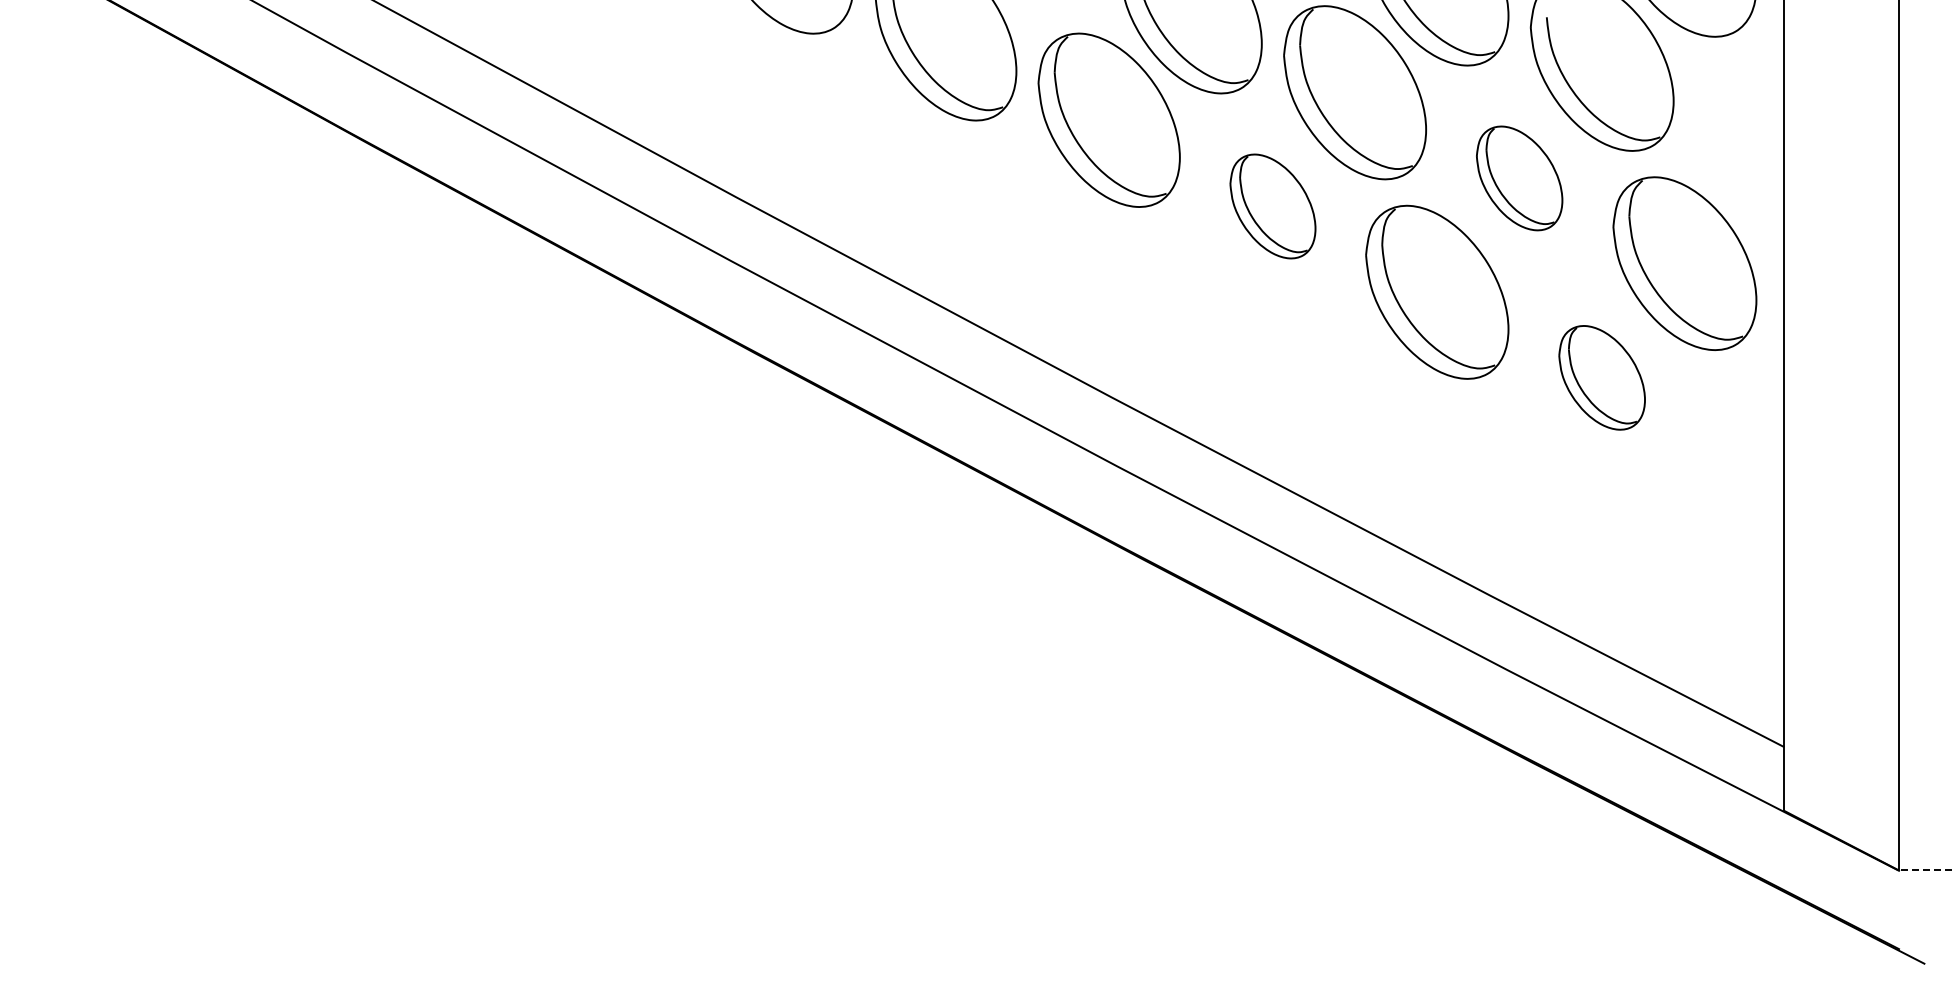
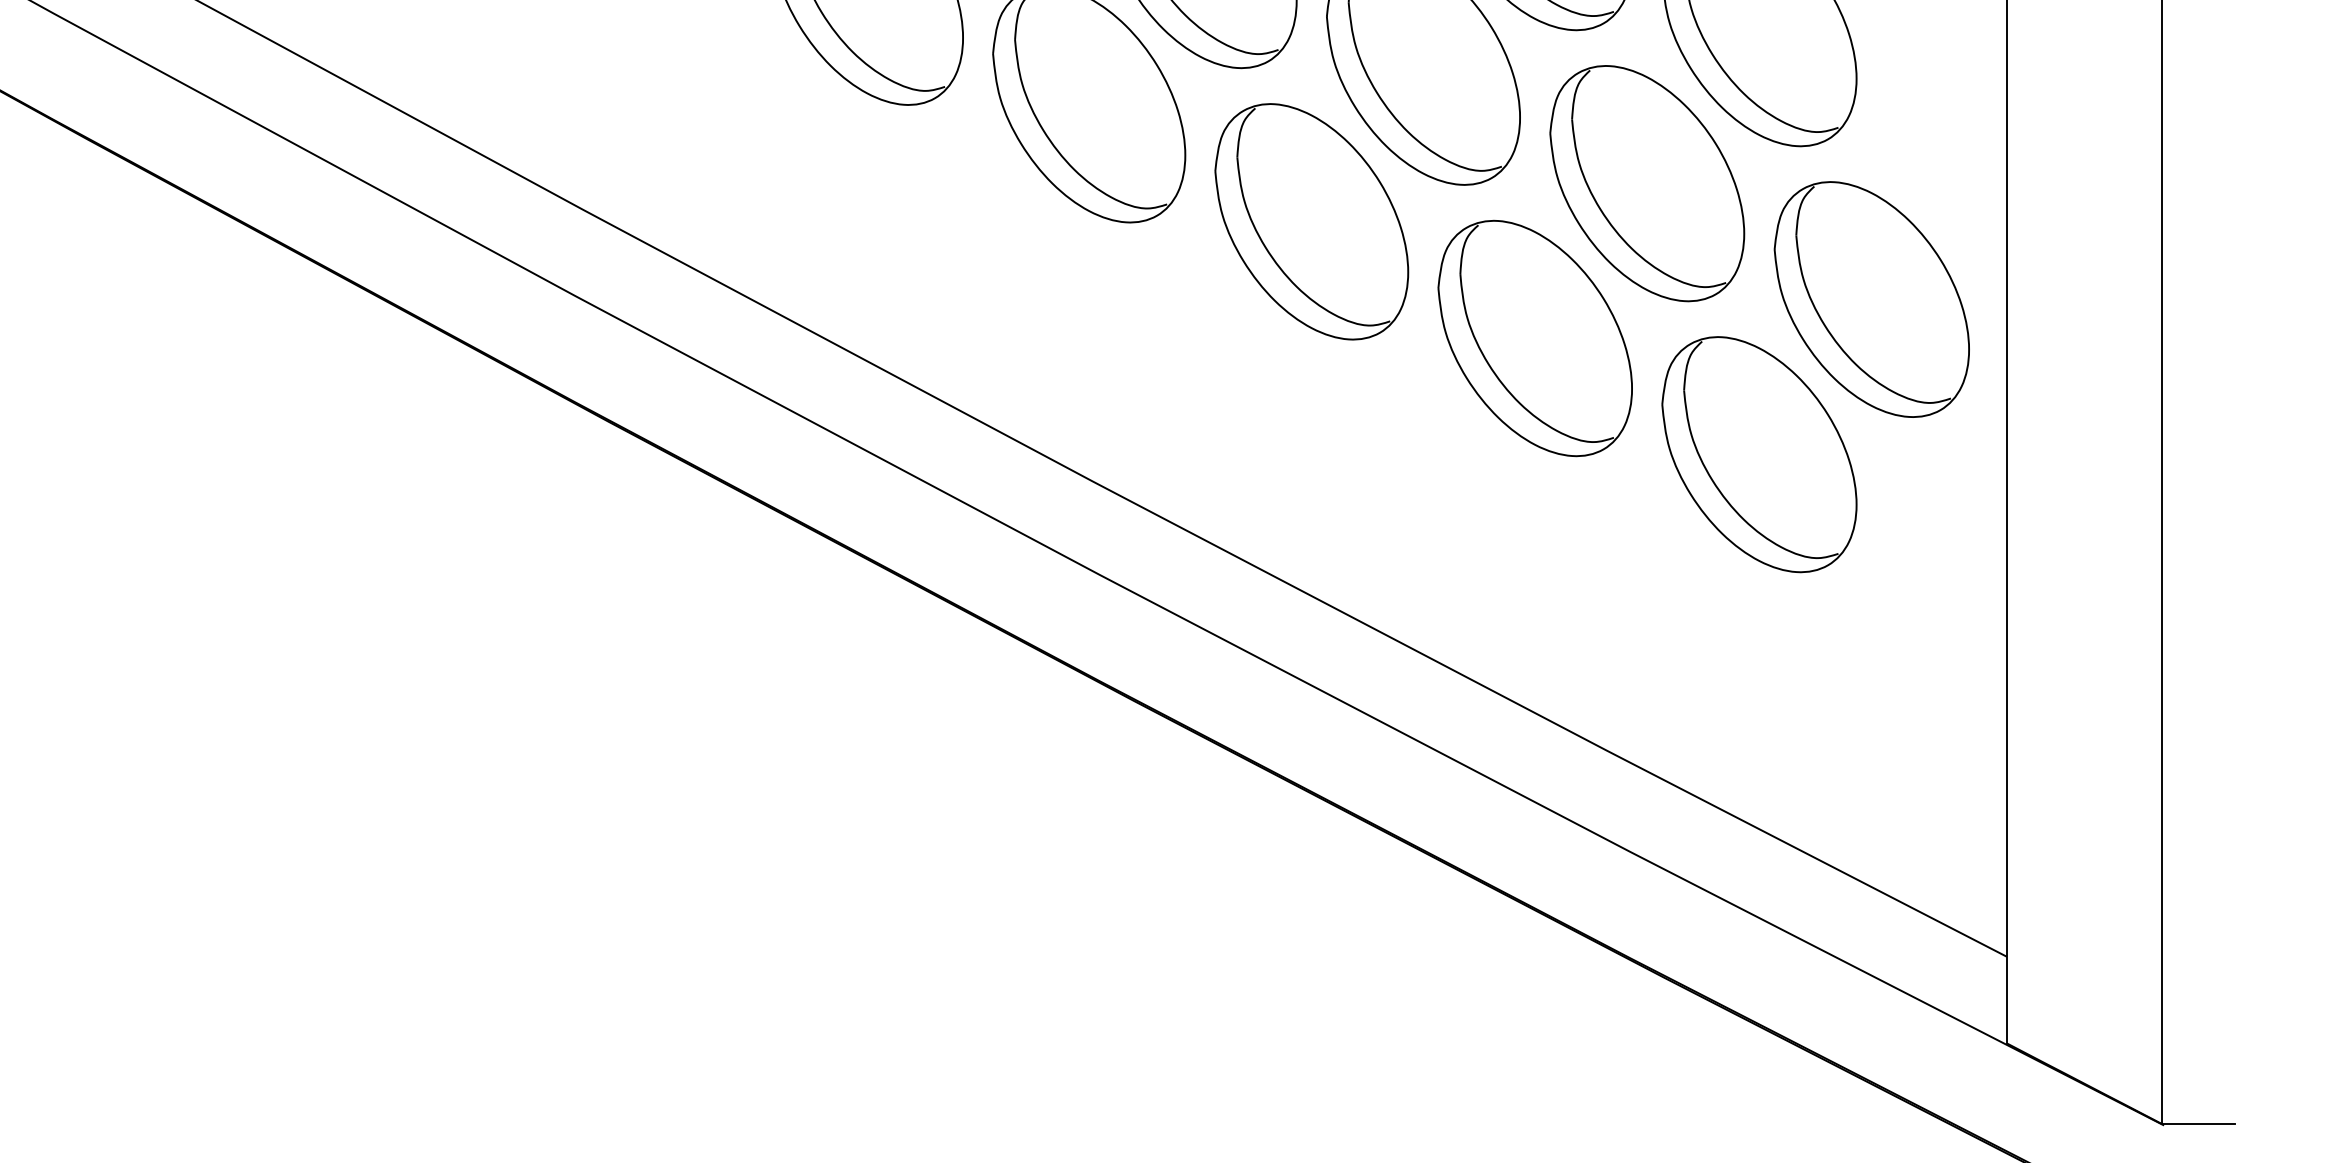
part: (1519, 178) -> (1646, 183), size x1.67
part: (1272, 206) -> (1311, 221), size x1.67
part: (1601, 377) -> (1758, 454), size x1.67
line: (1925, 870) -> (2198, 1124), dashed -> solid

